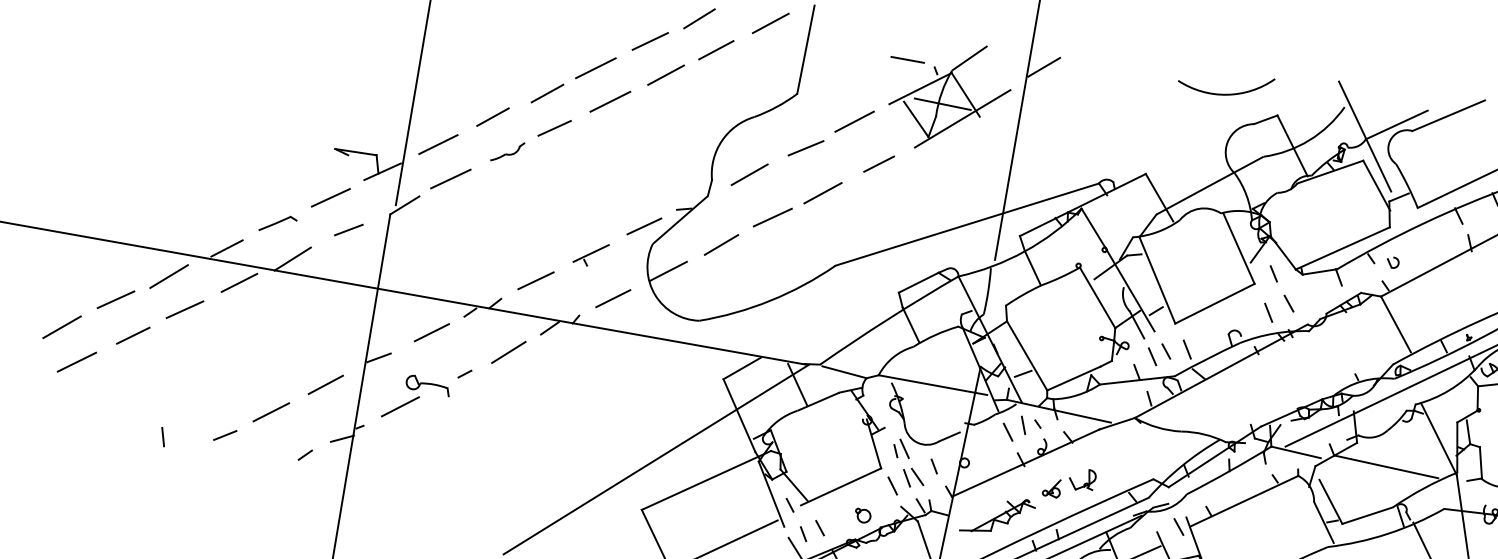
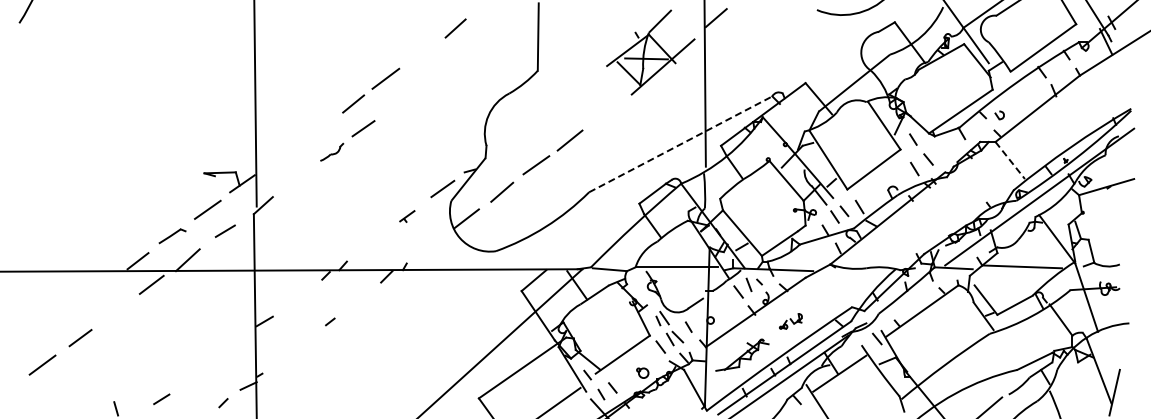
line: (770, 22) -> (508, 21), removed
line: (650, 41) -> (422, 51), removed
line: (715, 50) -> (471, 49), removed
line: (907, 59) -> (614, 30), removed
line: (666, 75) -> (438, 74), removed
line: (609, 101) -> (400, 101), removed
line: (492, 116) -> (316, 128), removed
line: (854, 121) -> (583, 83), removed
line: (437, 143) -> (279, 155), removed
line: (805, 148) -> (551, 109), removed
line: (879, 163) -> (607, 111), removed
line: (749, 174) -> (513, 136), removed
line: (450, 178) -> (293, 179), removed
line: (968, 224) -> (681, 144), solid -> dashed
part: (591, 254) -> (407, 216), size x0.6
line: (168, 276) -> (98, 289), removed
line: (536, 280) -> (370, 243), removed
line: (613, 298) -> (429, 246), removed
line: (115, 299) -> (62, 313), removed
line: (184, 308) -> (114, 311), removed
line: (1396, 324) -> (1010, 160), solid -> dashed
line: (61, 325) -> (26, 340), removed
line: (432, 332) -> (300, 295), removed
line: (508, 352) -> (359, 300), removed
line: (324, 384) -> (228, 348), removed
part: (415, 399) -> (297, 347), removed
line: (271, 412) -> (192, 376), removed
part: (1069, 483) -> (790, 321), size x0.6

